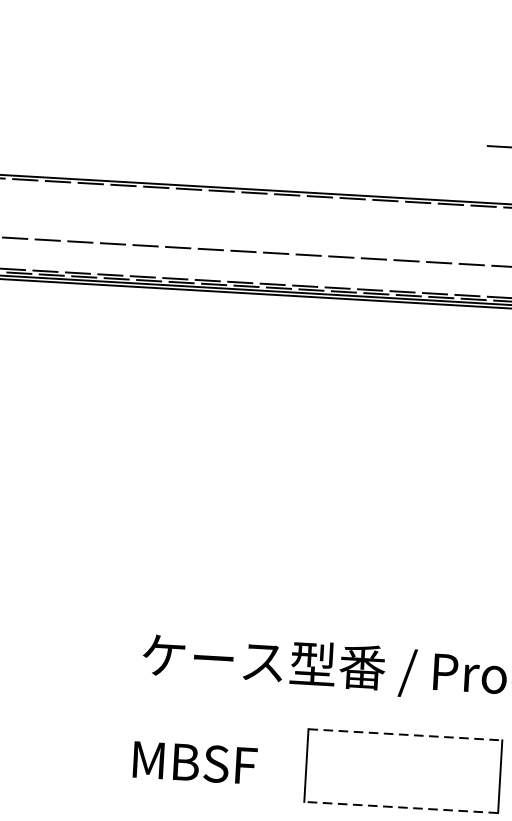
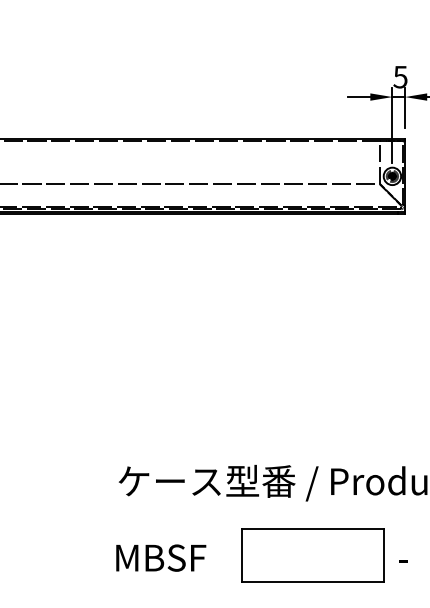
line: (404, 734) -> (312, 528), dashed -> solid
line: (400, 806) -> (312, 581), dashed -> solid

